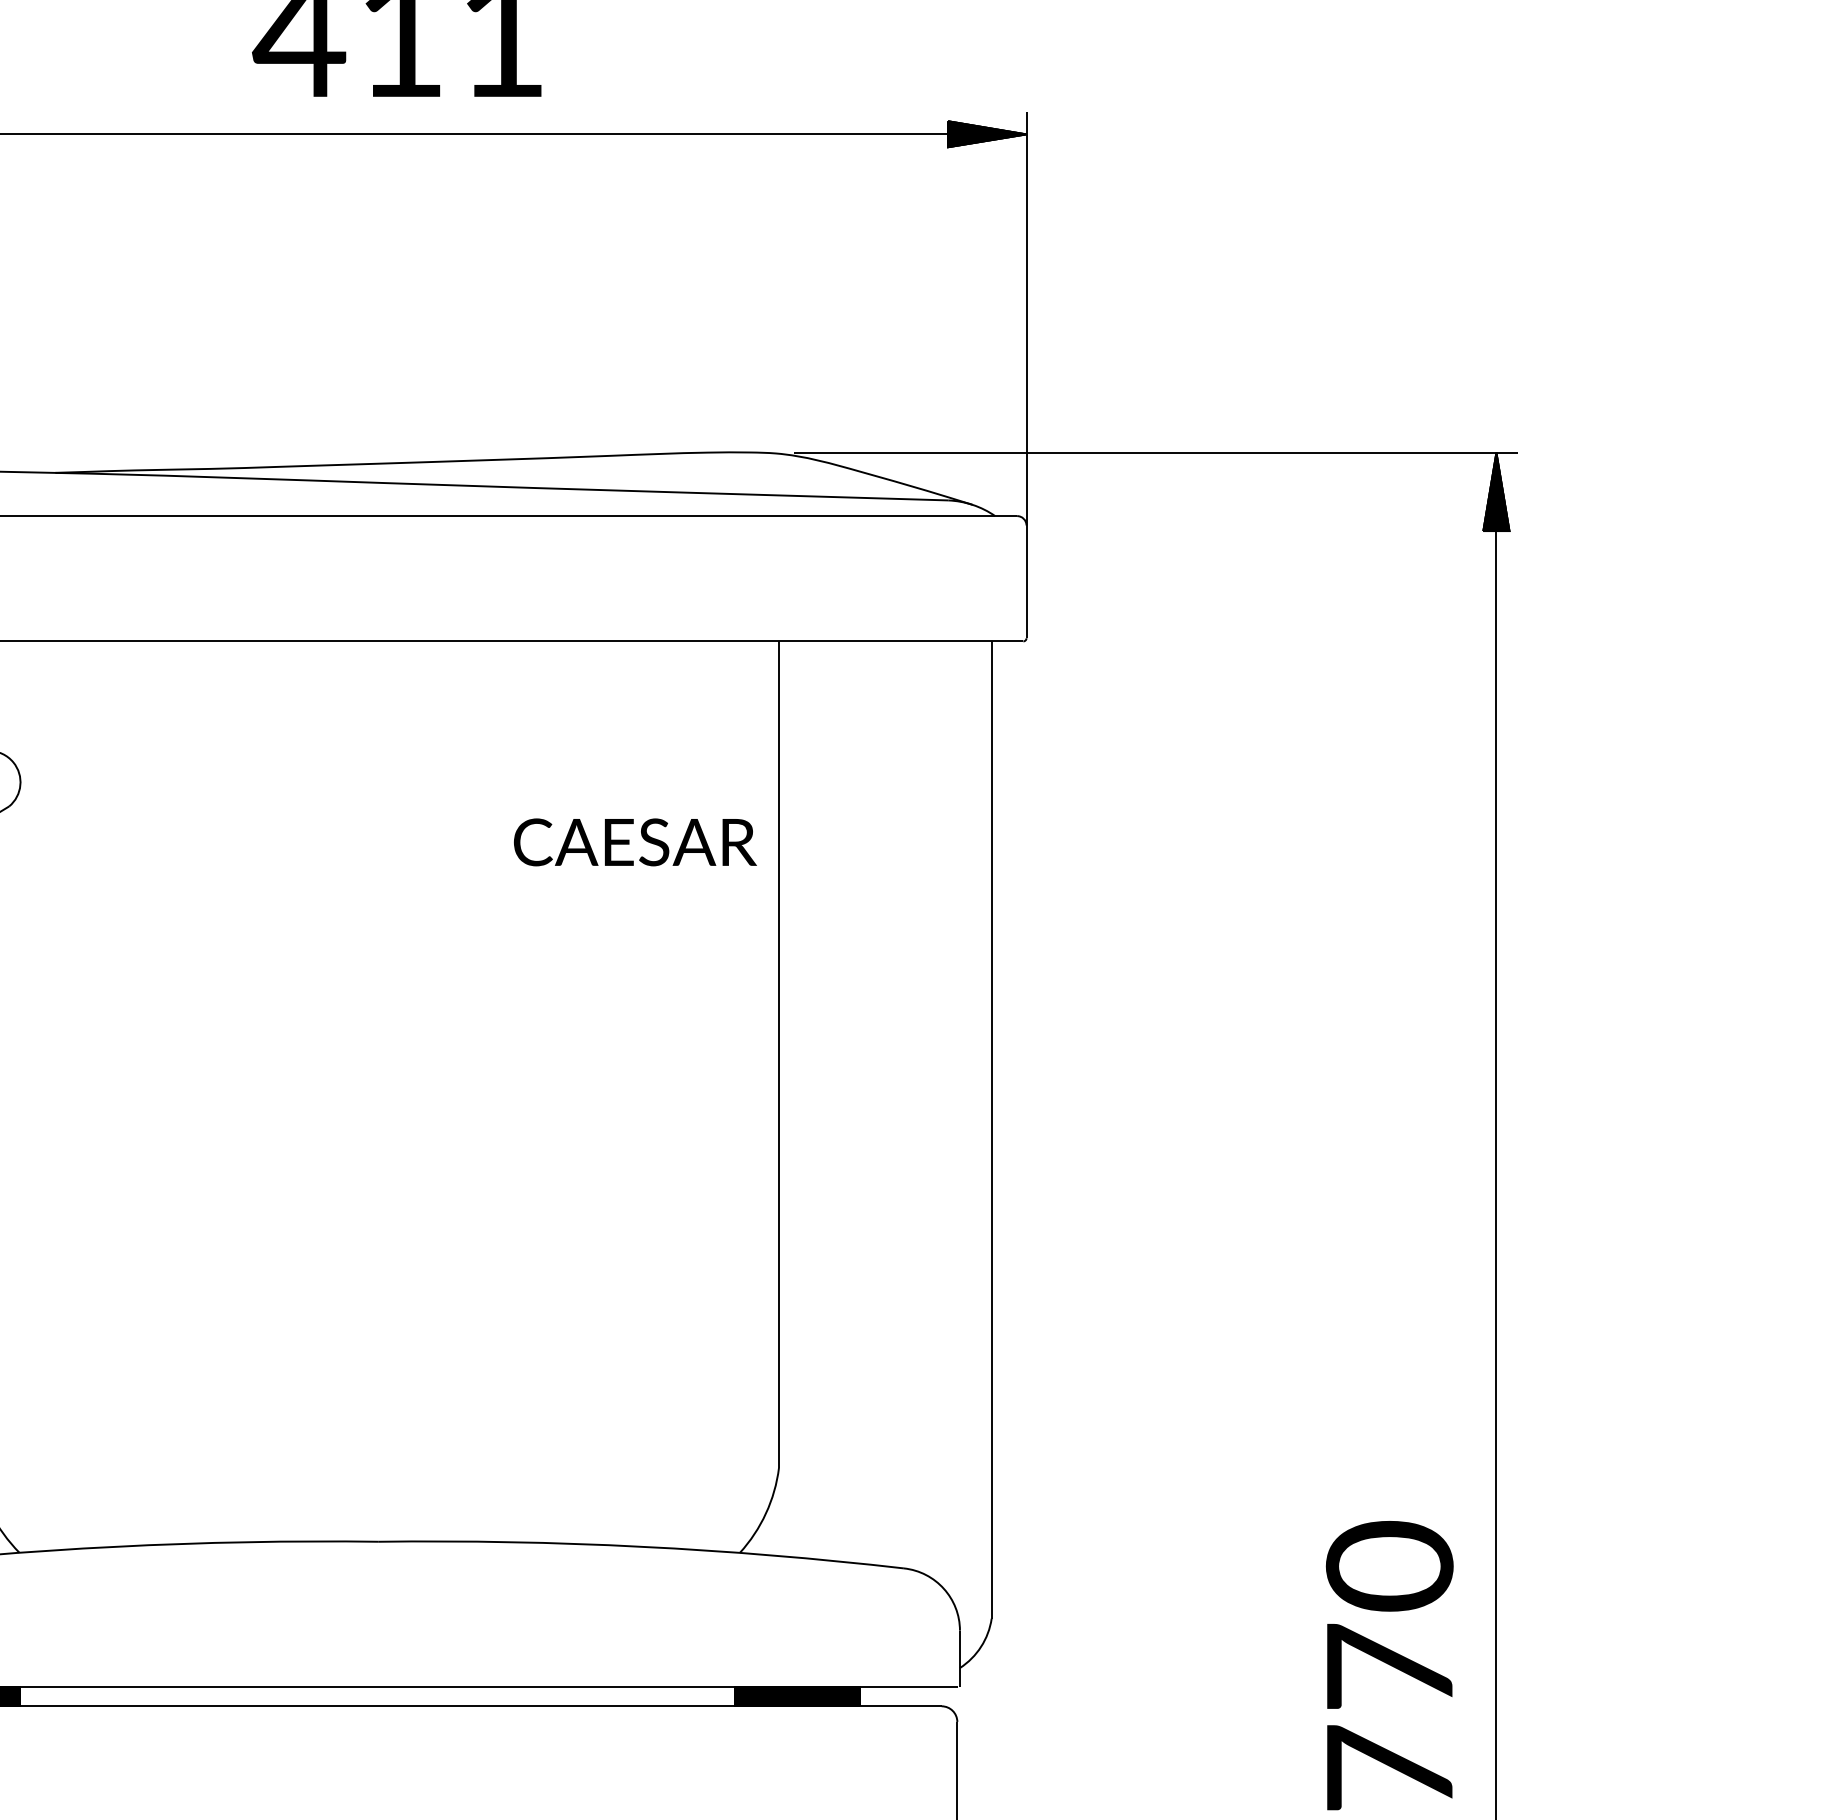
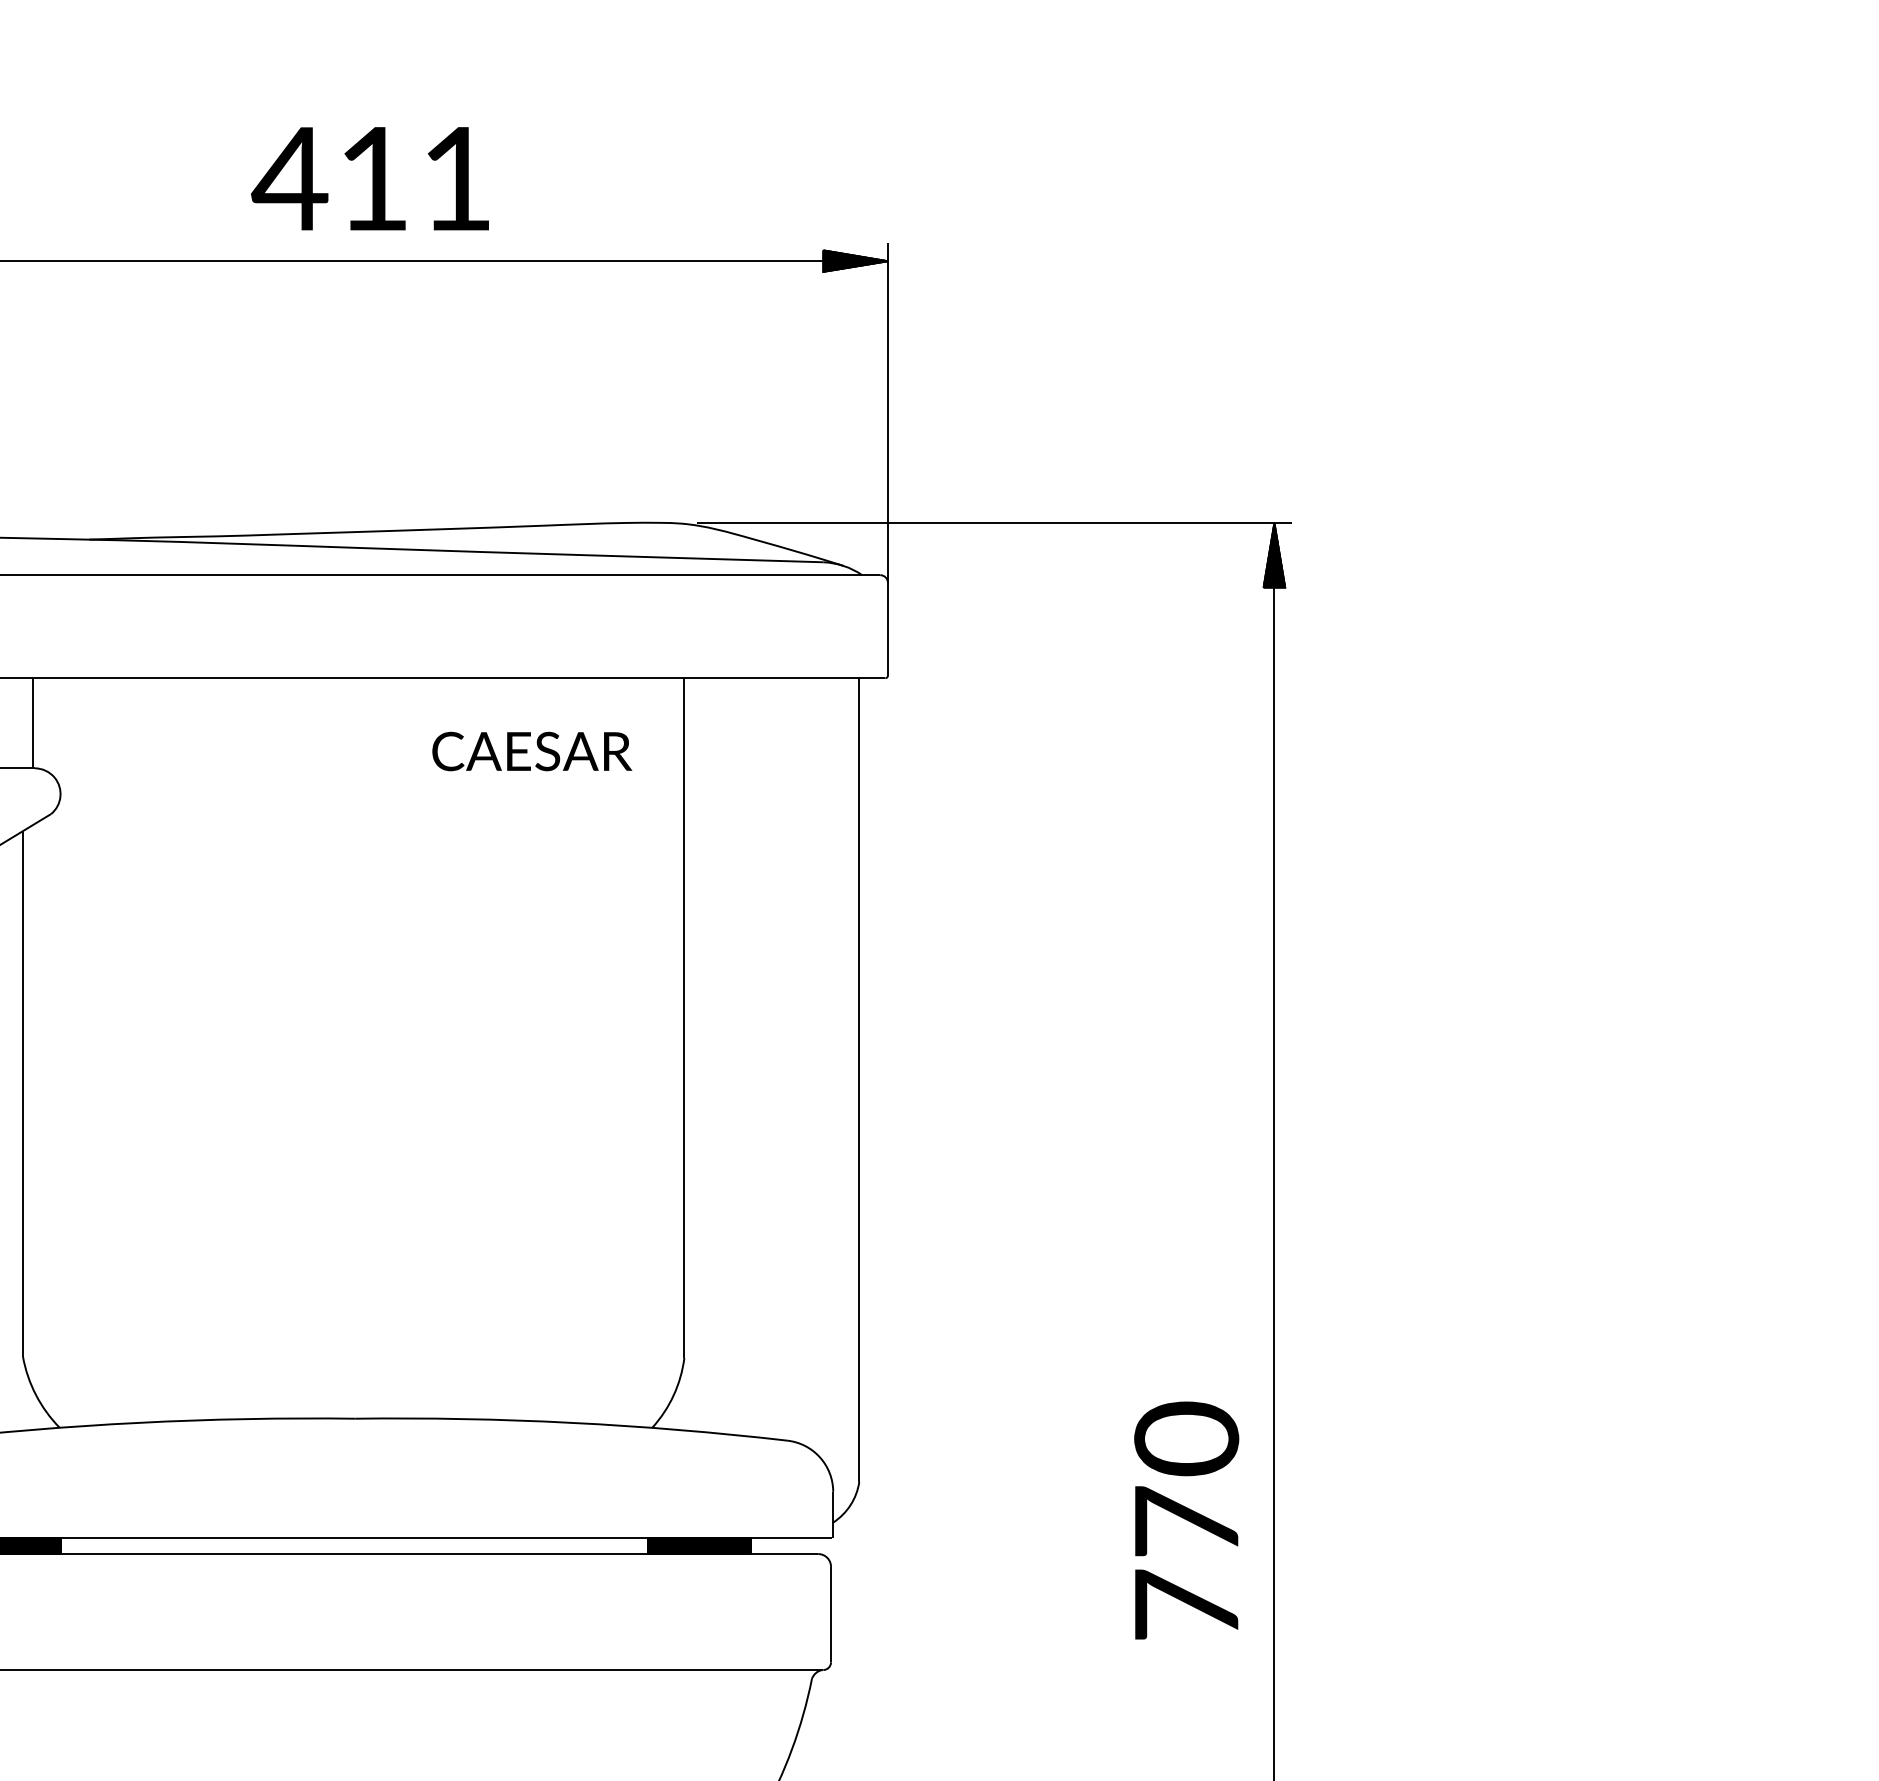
text: (635, 842) -> (532, 751), moved

